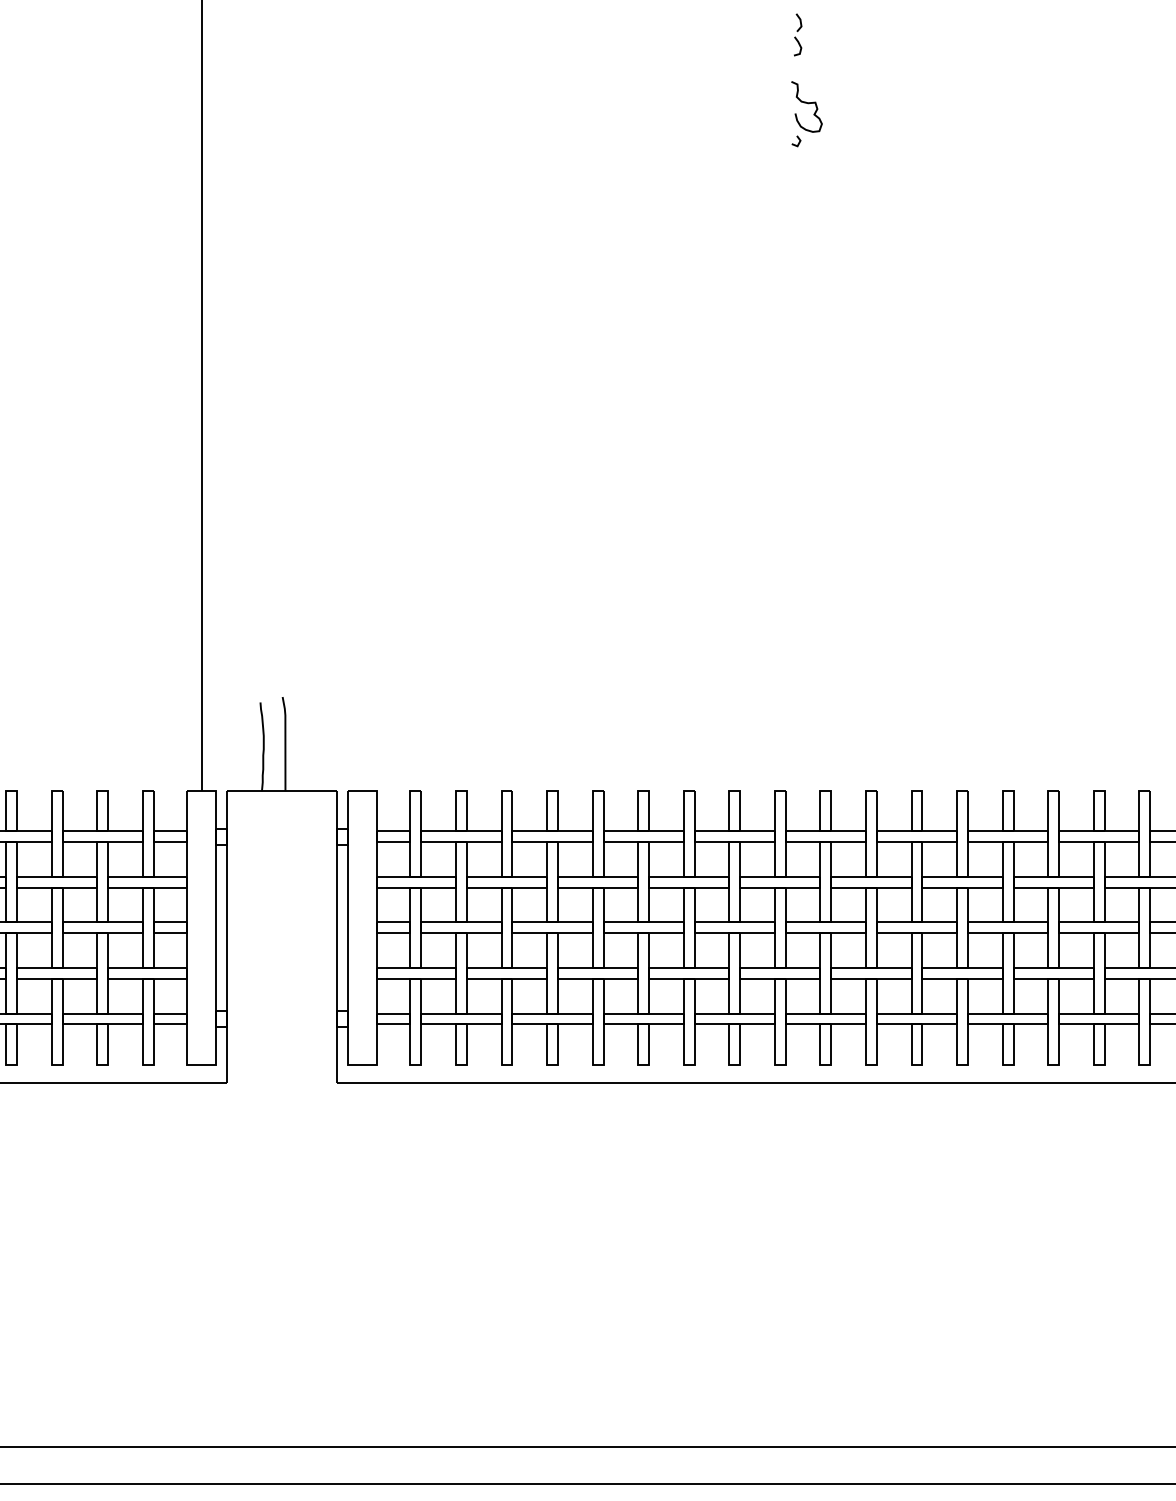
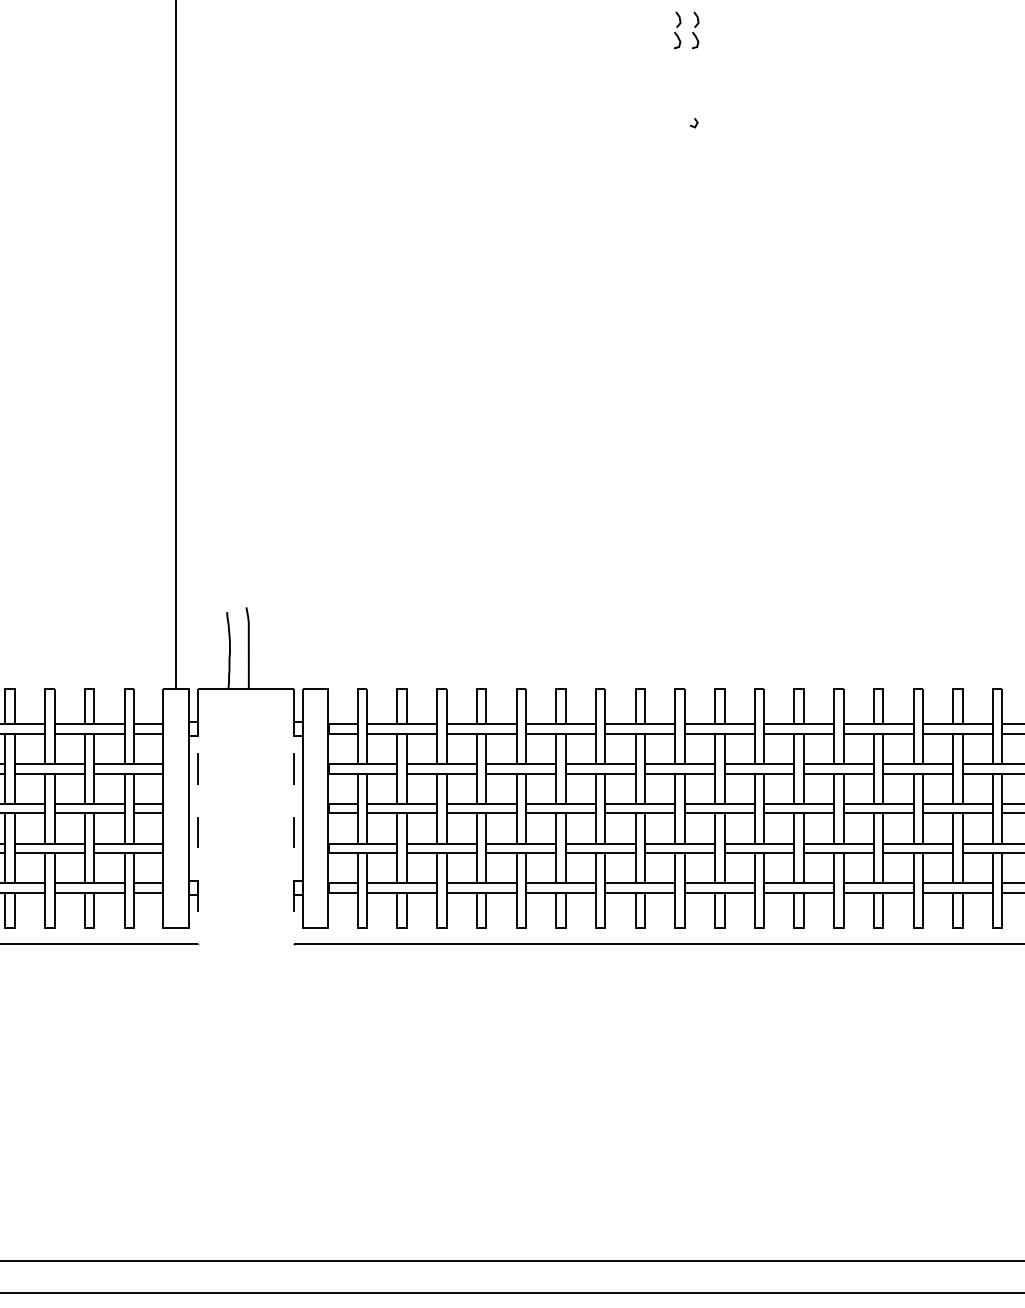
part: (777, 35) -> (677, 30), added
curve: (807, 103) -> (703, 90), removed
line: (227, 938) -> (198, 817), solid -> dashed
line: (336, 938) -> (293, 817), solid -> dashed

